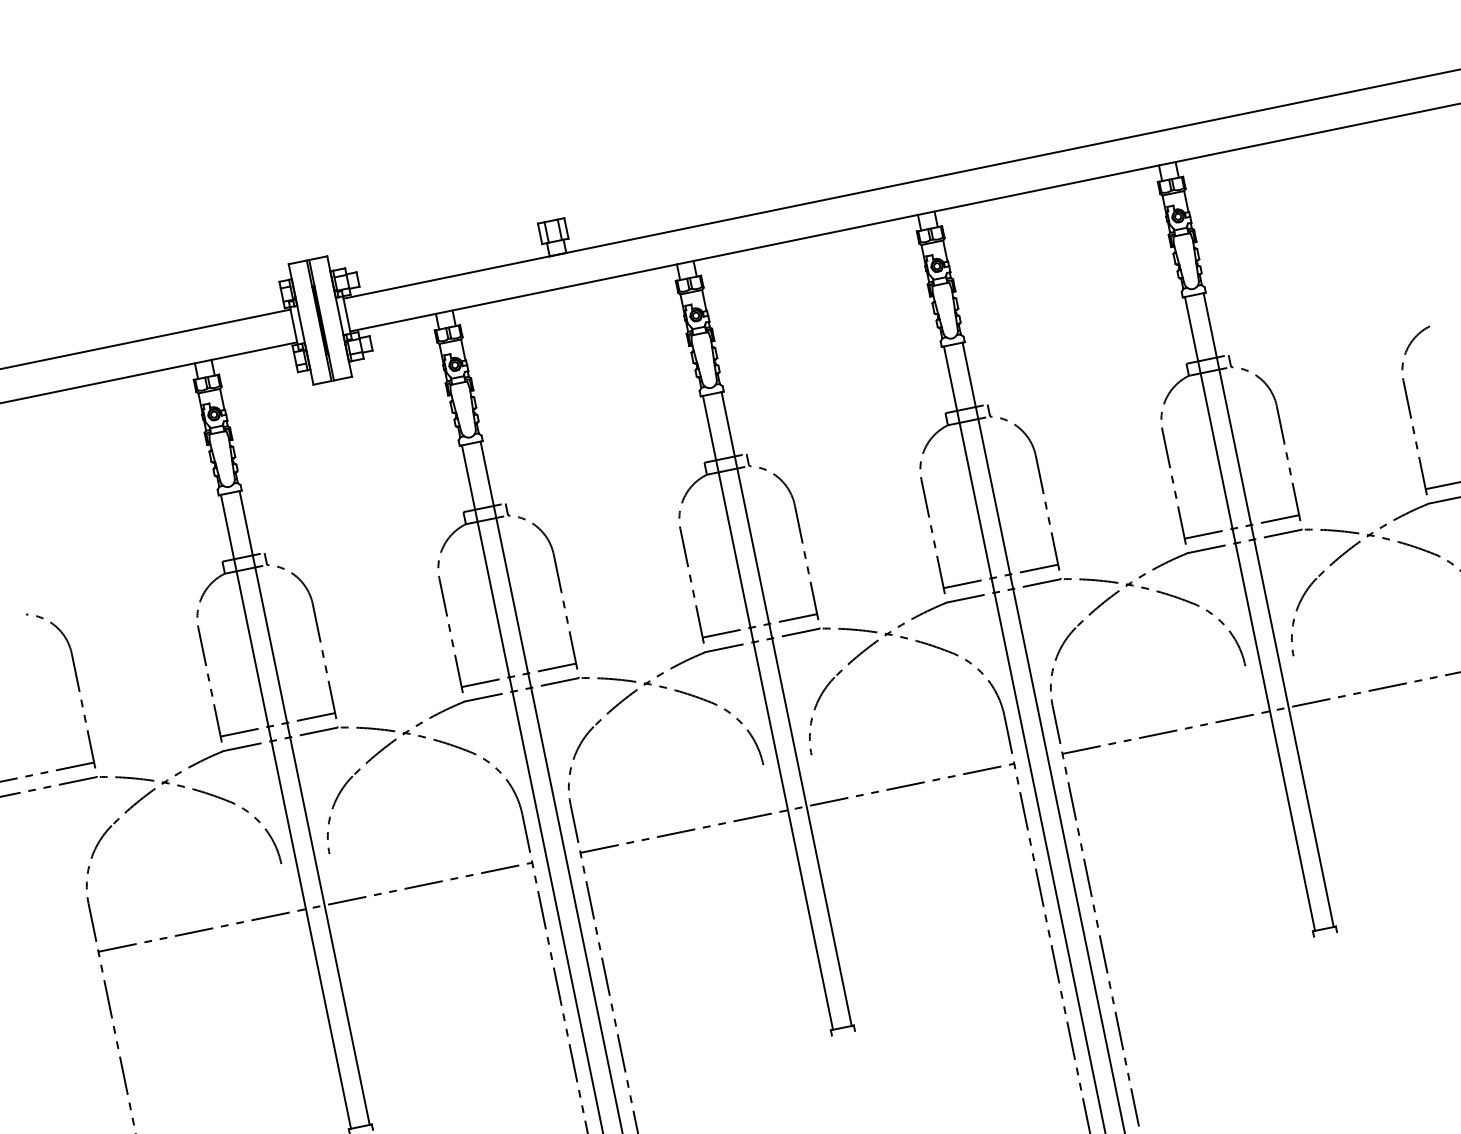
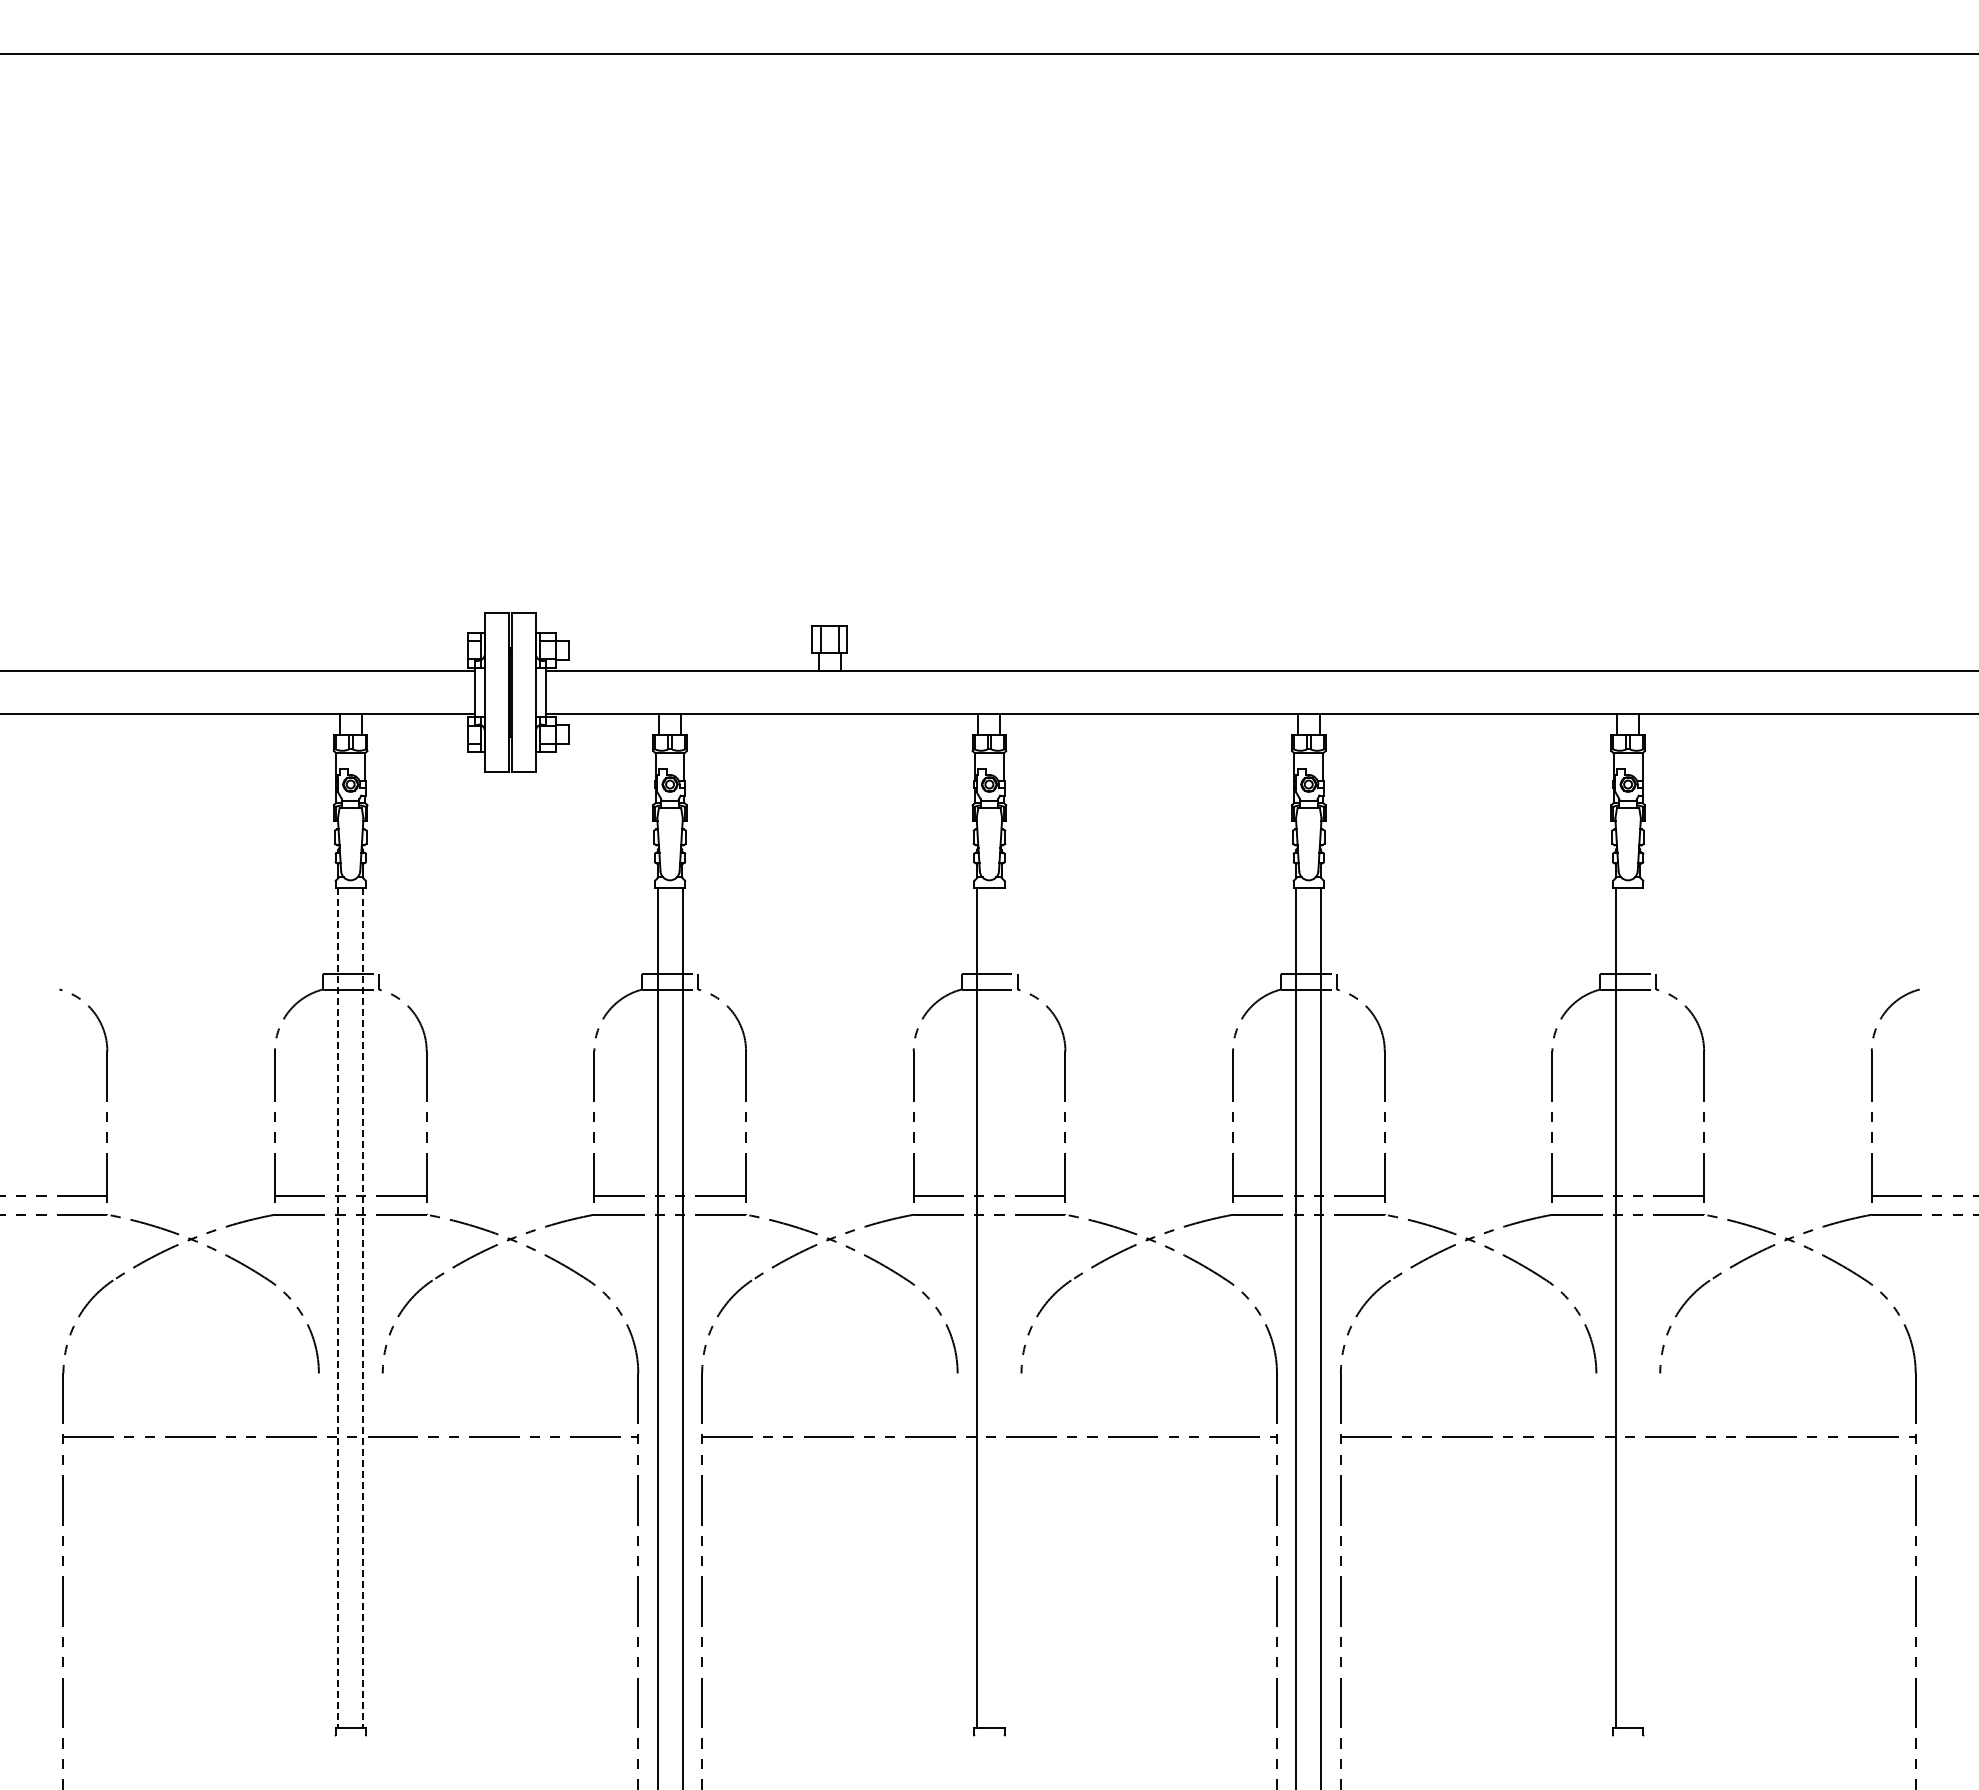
line: (1268, 610) -> (1640, 1308), removed
line: (786, 709) -> (1001, 1308), removed
line: (304, 808) -> (363, 1308), solid -> dashed
line: (286, 811) -> (338, 1308), solid -> dashed

